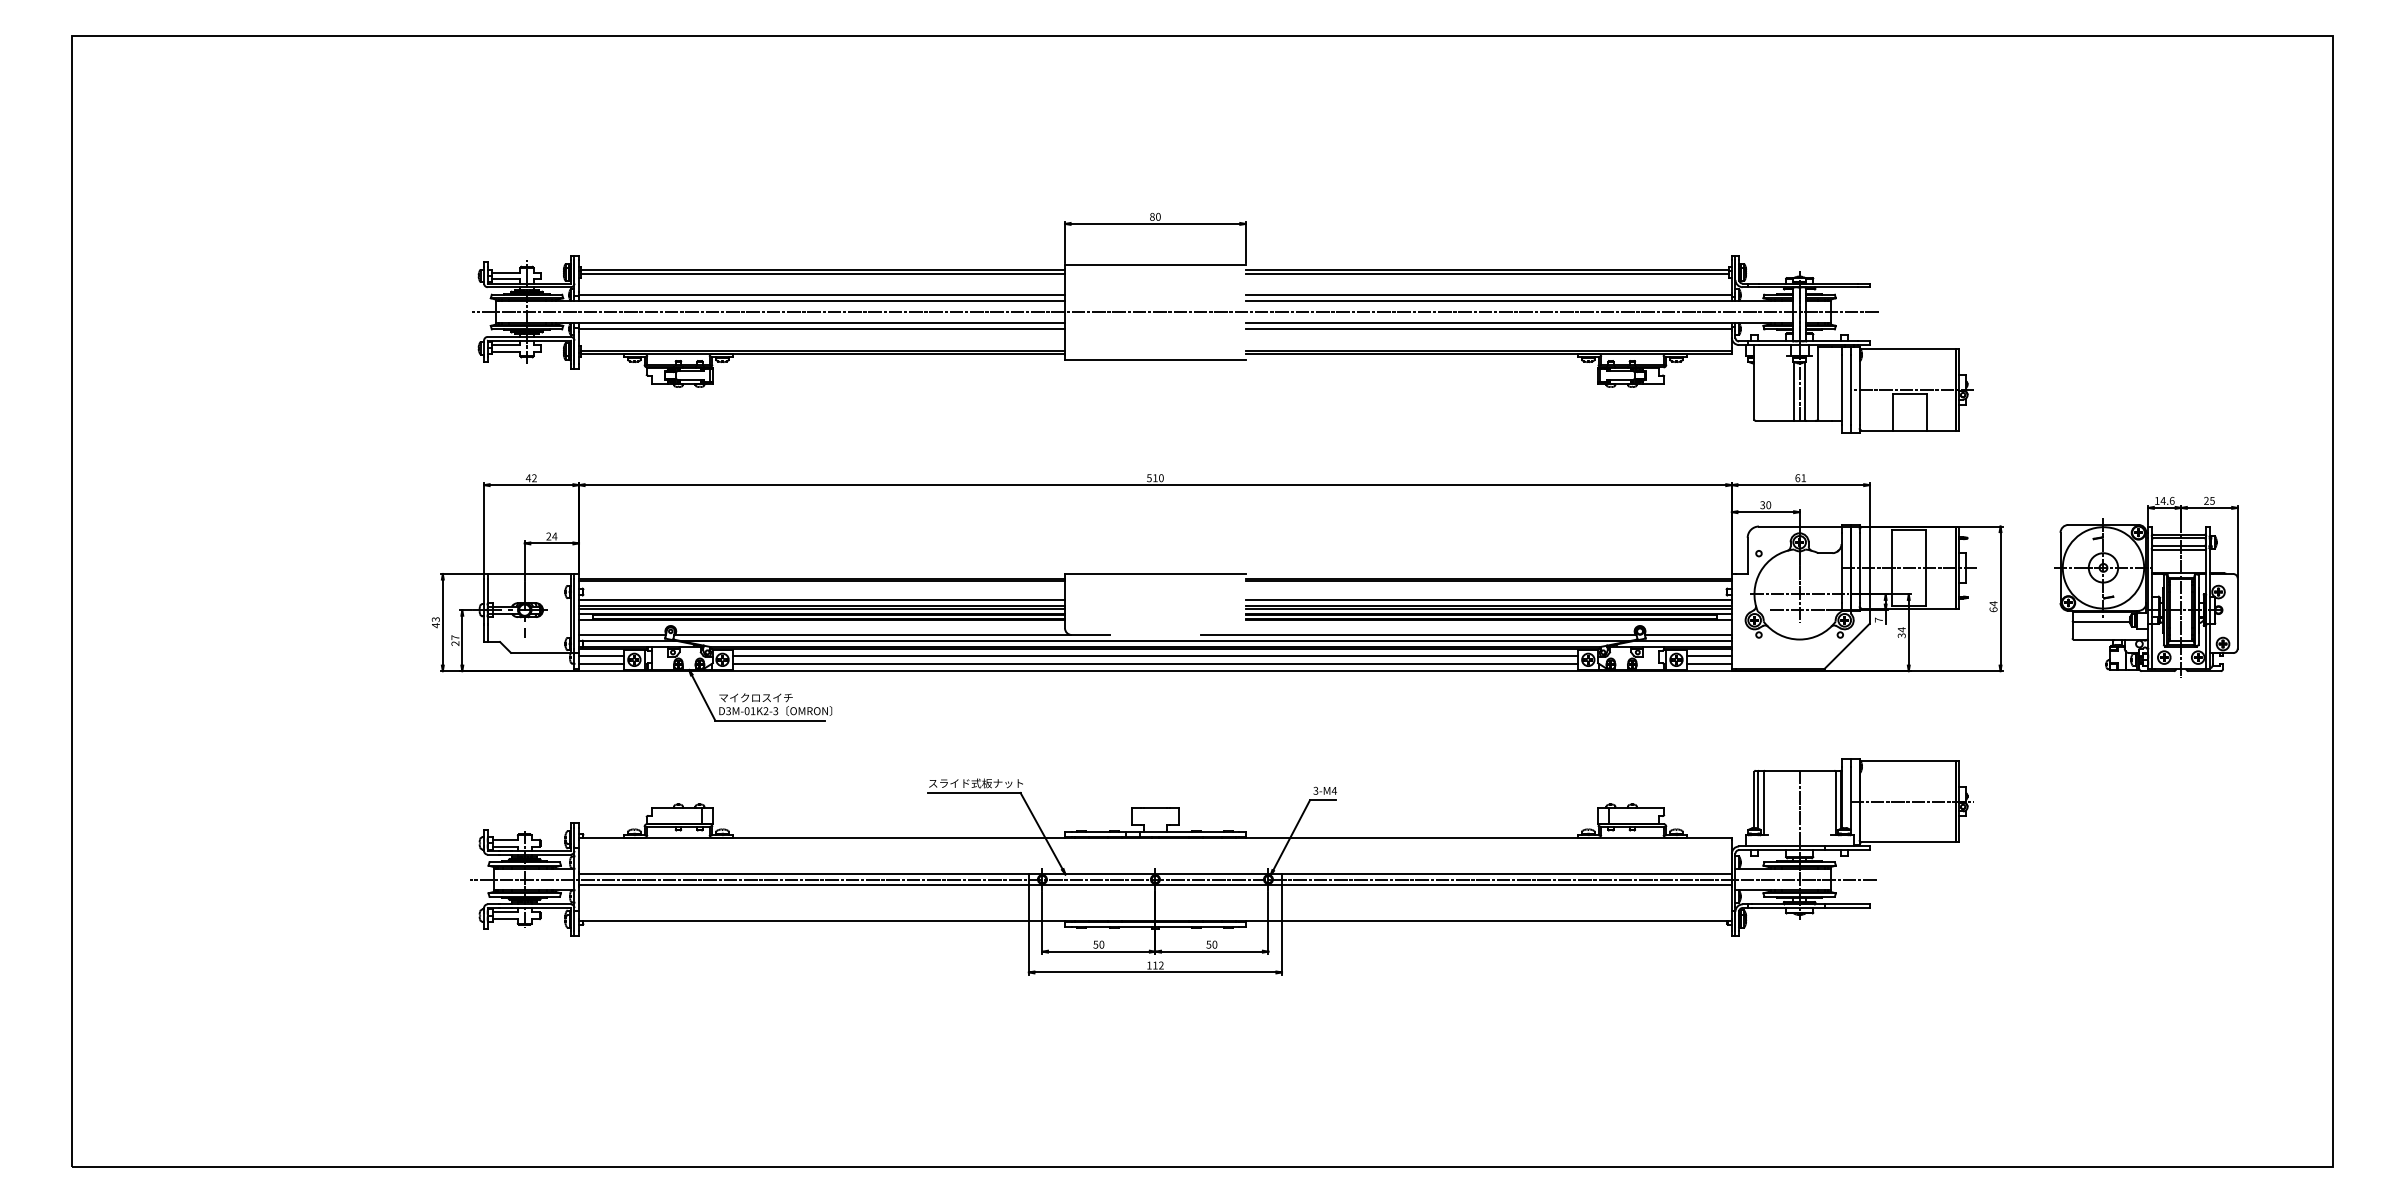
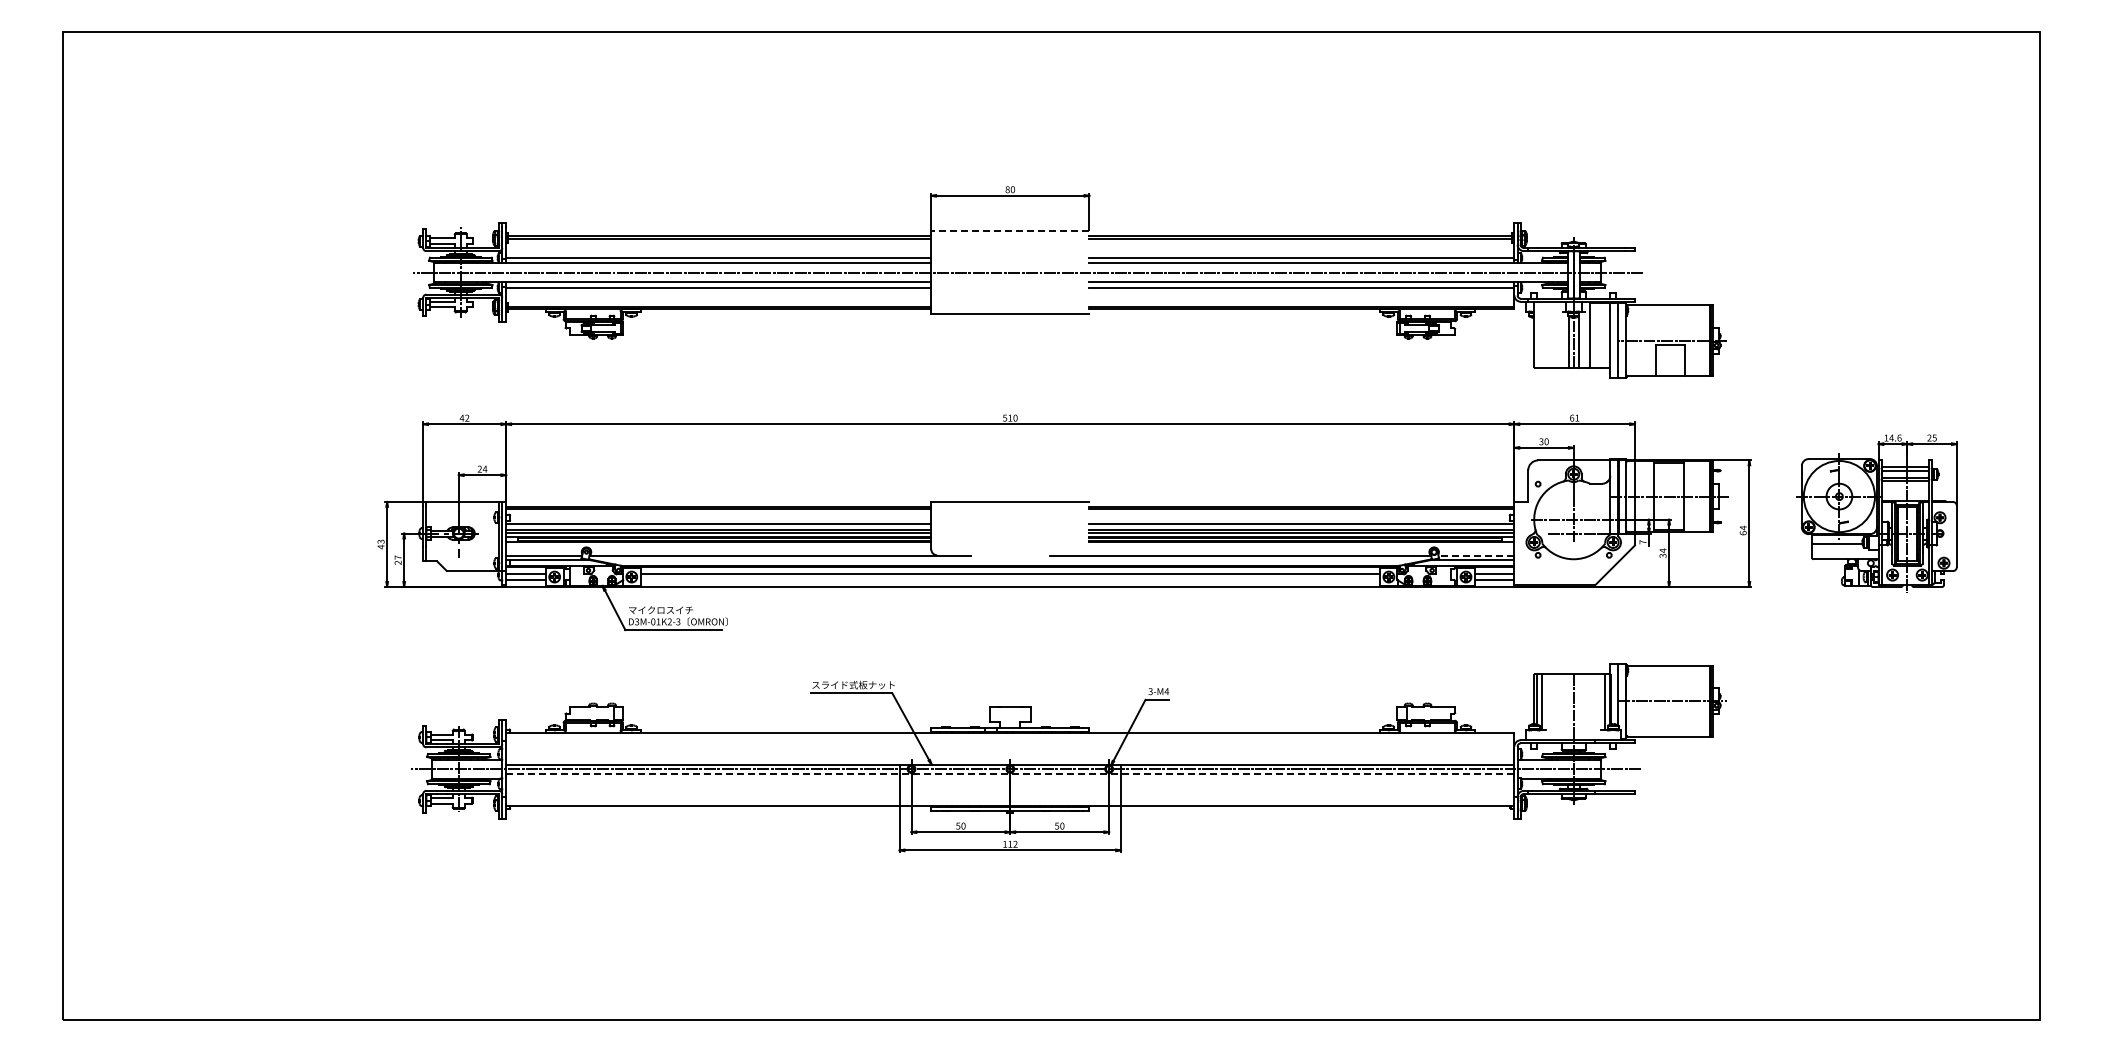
line: (1154, 264) -> (1009, 231), solid -> dashed
line: (1688, 635) -> (1476, 555), solid -> dashed
line: (1154, 640) -> (1009, 560), removed
line: (1155, 663) -> (1010, 580), removed
line: (1154, 884) -> (1009, 773), solid -> dashed

